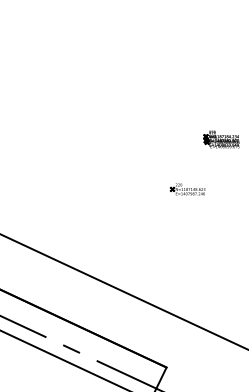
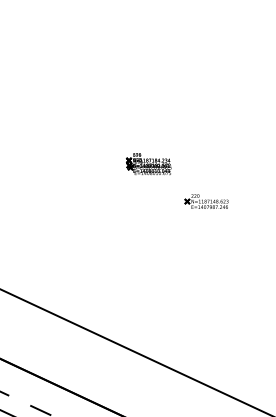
part: (221, 139) -> (148, 164), moved
part: (187, 189) -> (206, 201), moved

